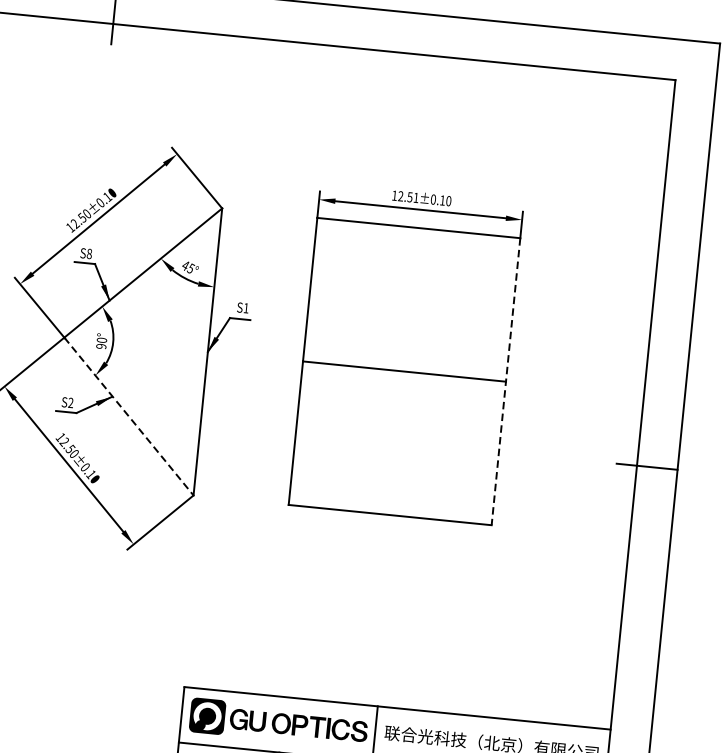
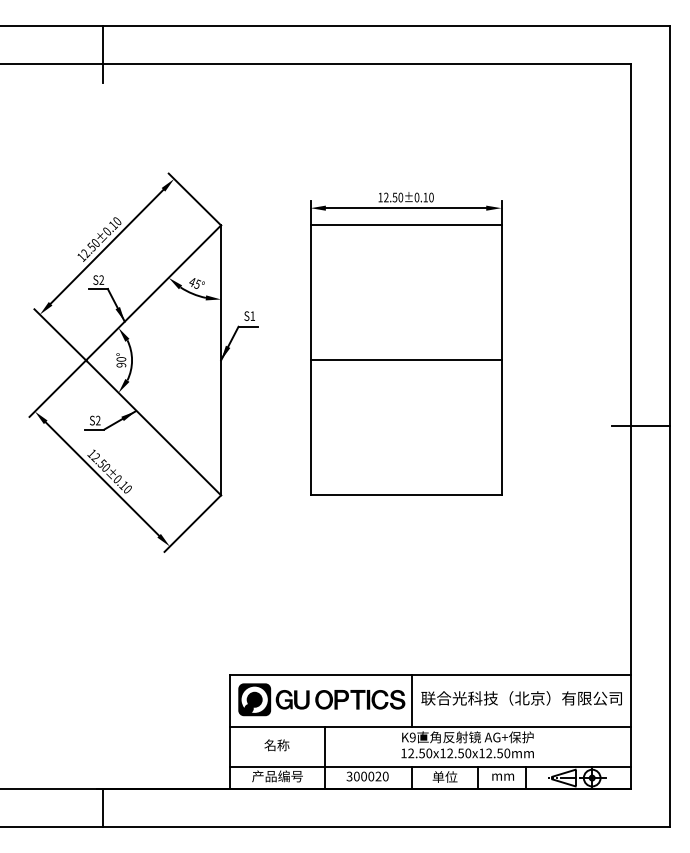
text: (415, 197) -> (400, 197), 12.51±0.10 -> 12.50±0.10
text: (89, 253) -> (101, 279), S8 -> S2
line: (505, 381) -> (501, 360), dashed -> solid
line: (128, 417) -> (153, 428), dashed -> solid

